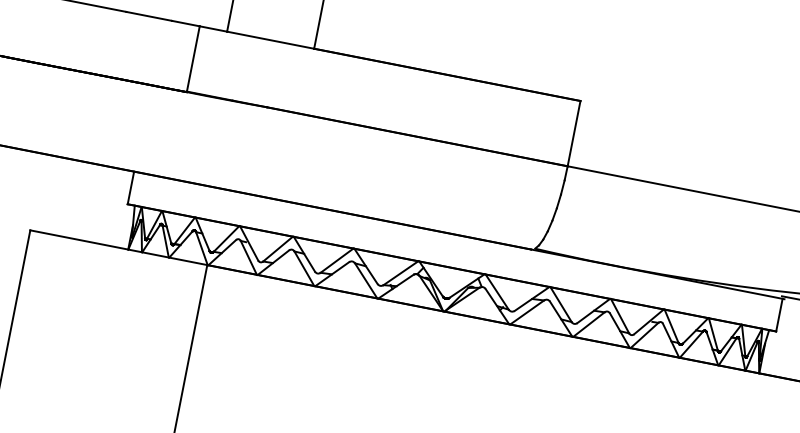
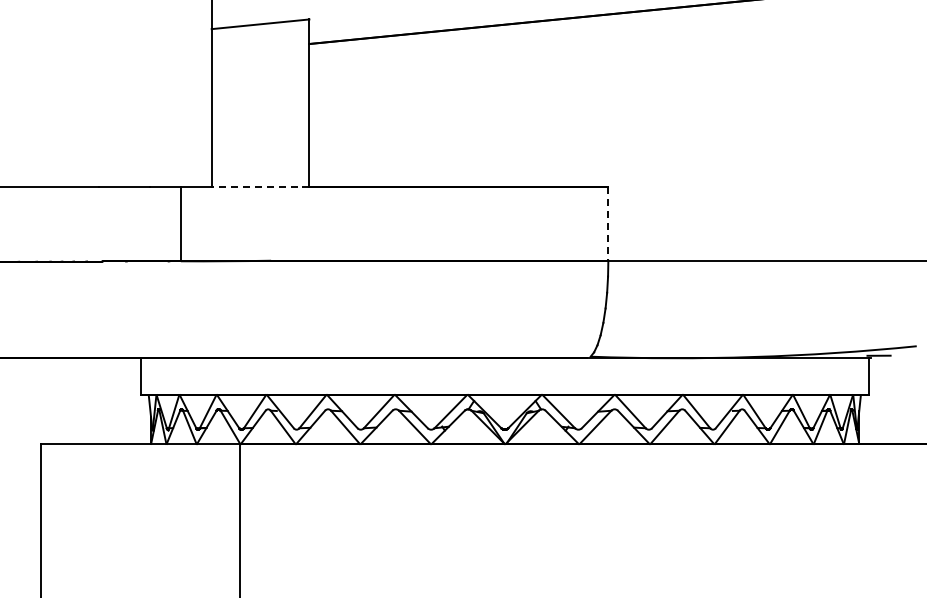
line: (270, 40) -> (260, 187), solid -> dashed
line: (574, 134) -> (608, 224), solid -> dashed

